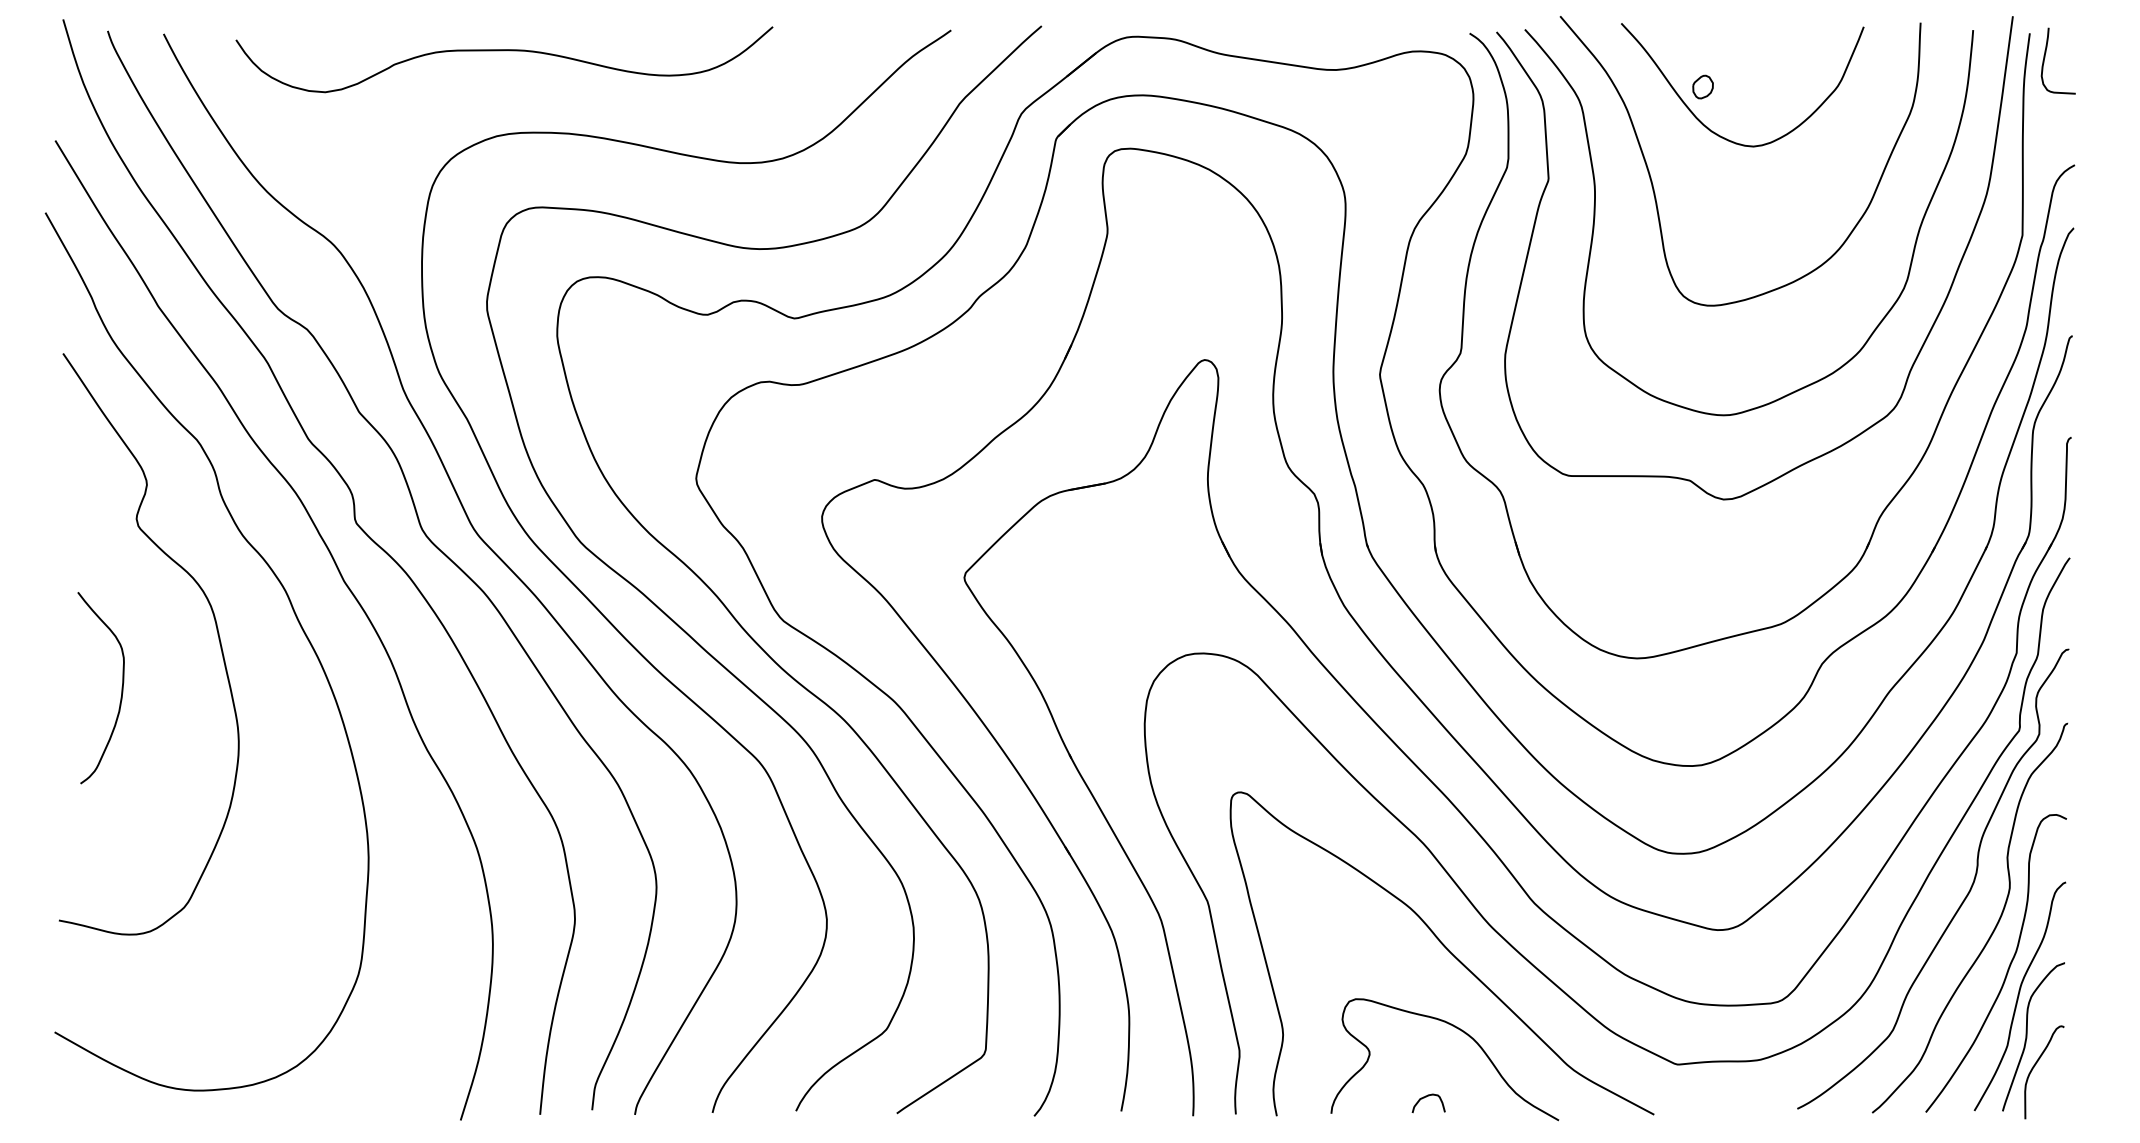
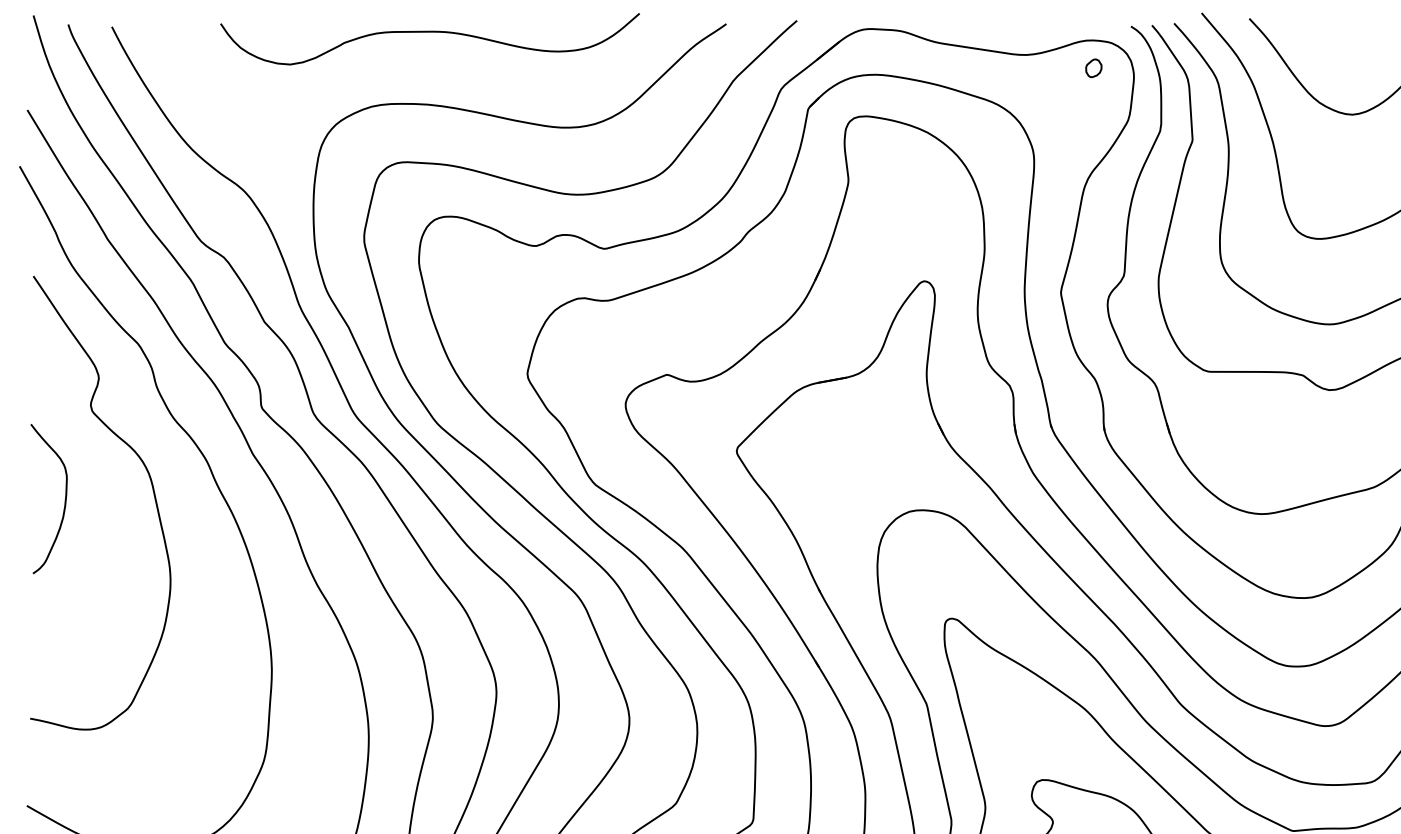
curve: (504, 51) -> (430, 32), moved
part: (1702, 86) -> (1093, 67), moved
curve: (121, 688) -> (64, 499), moved

